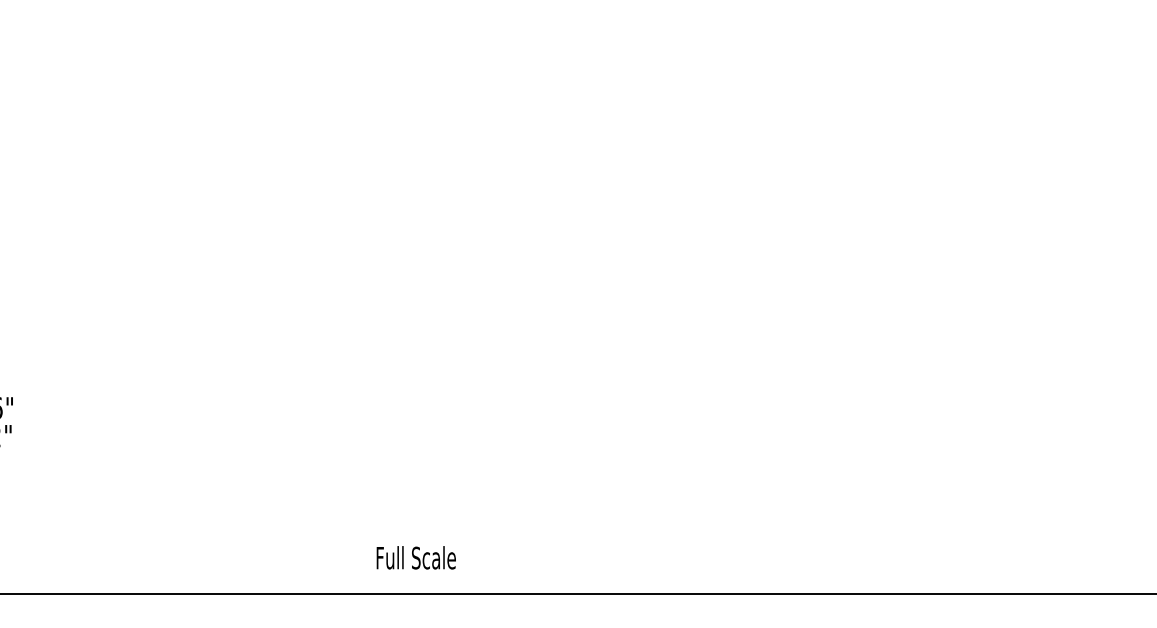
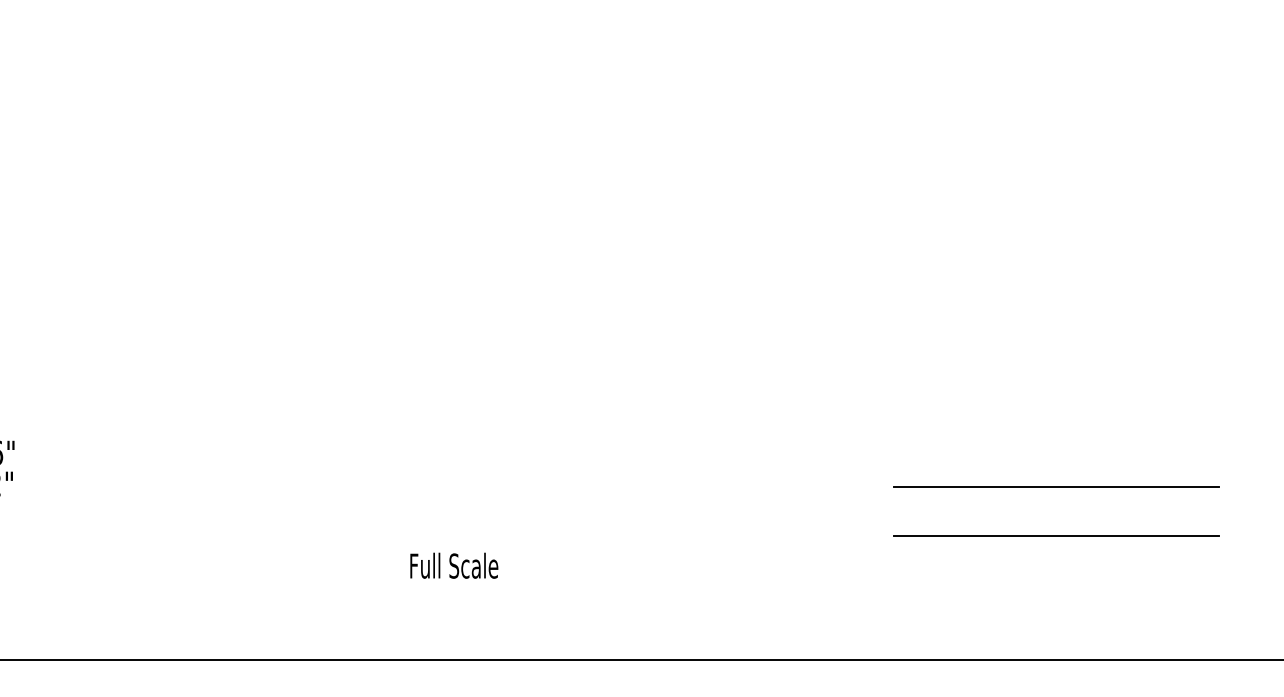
line: (951, 438) -> (1055, 486), added
line: (951, 483) -> (1055, 536), added
text: (415, 557) -> (453, 565), moved

